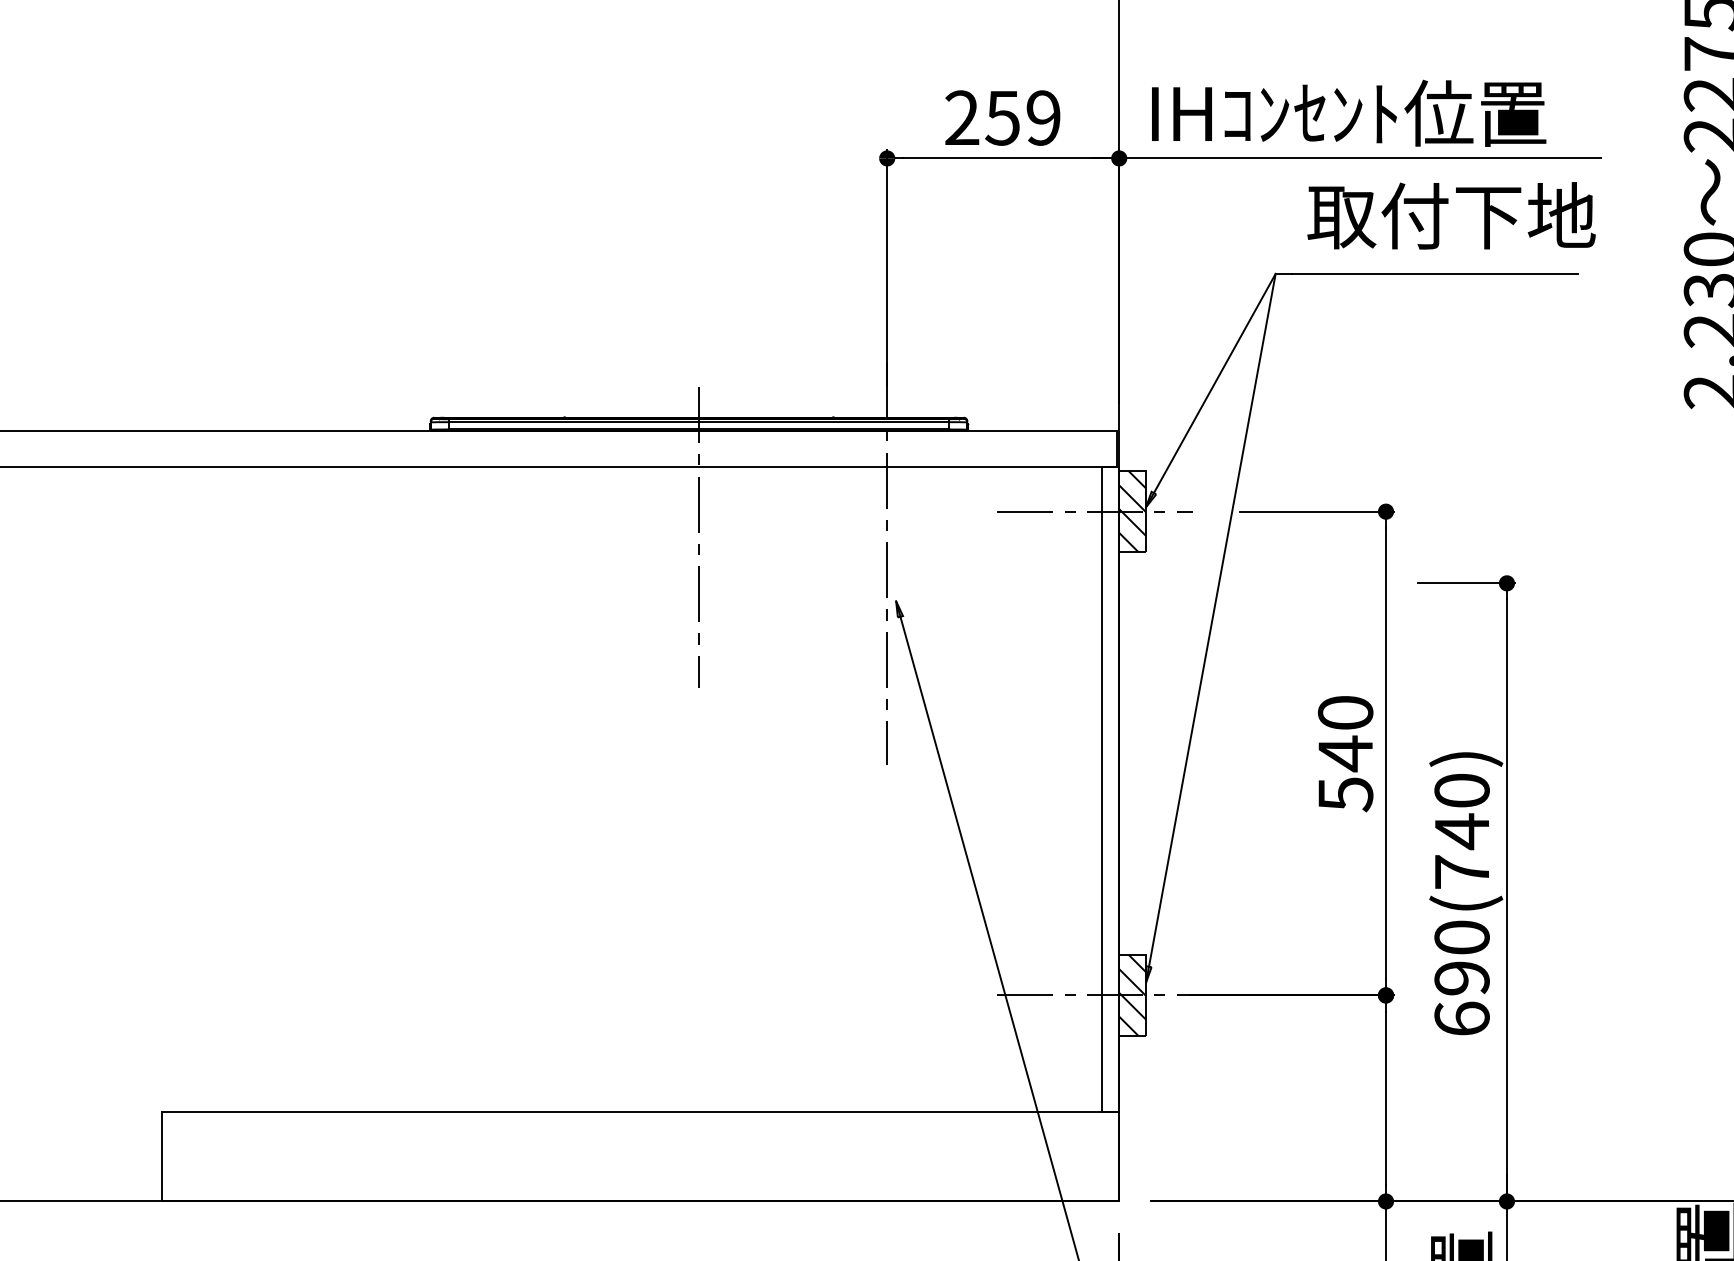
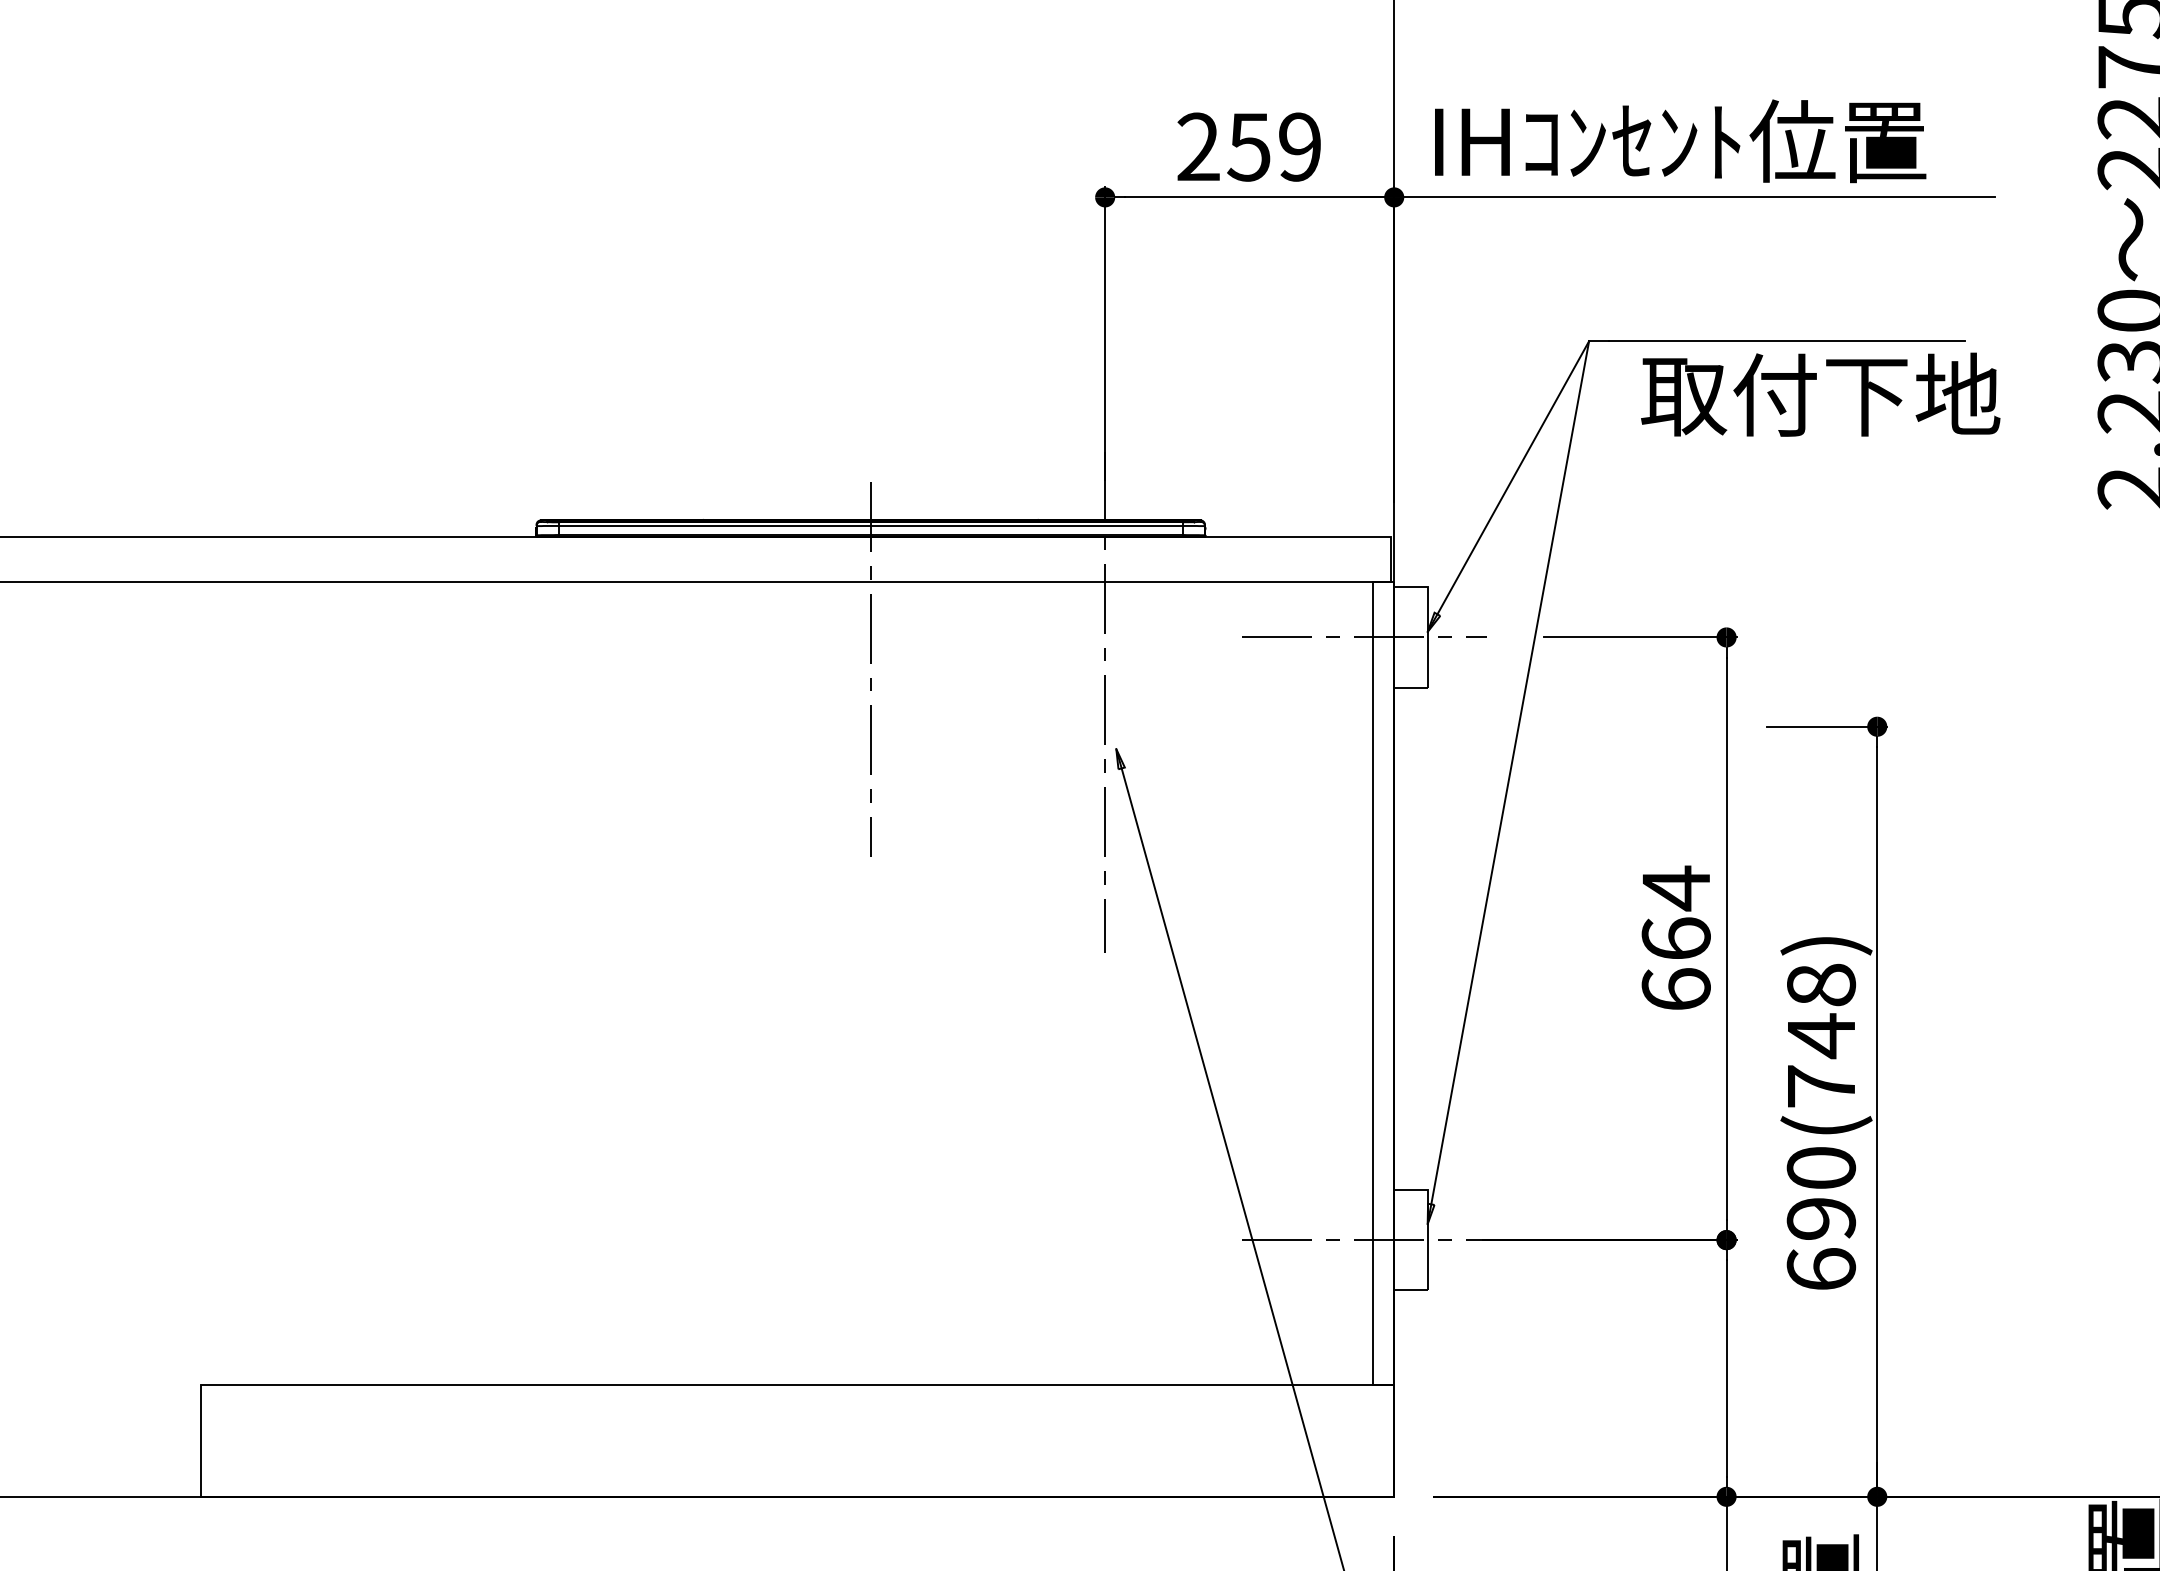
text: (1451, 215) -> (1820, 394), moved
hatch: (1132, 511) -> (1410, 637), removed
text: (1345, 753) -> (1676, 938), 540 -> 664
text: (1461, 790) -> (1820, 984), 690(740) -> 690(748)
hatch: (1132, 995) -> (1410, 1240), removed

